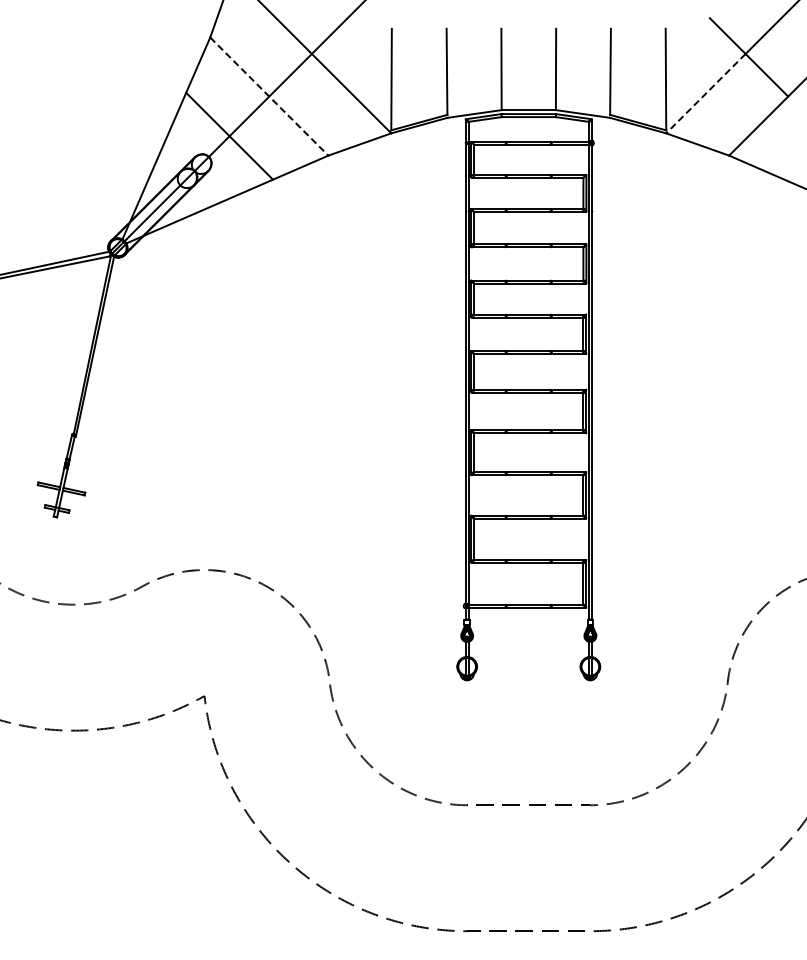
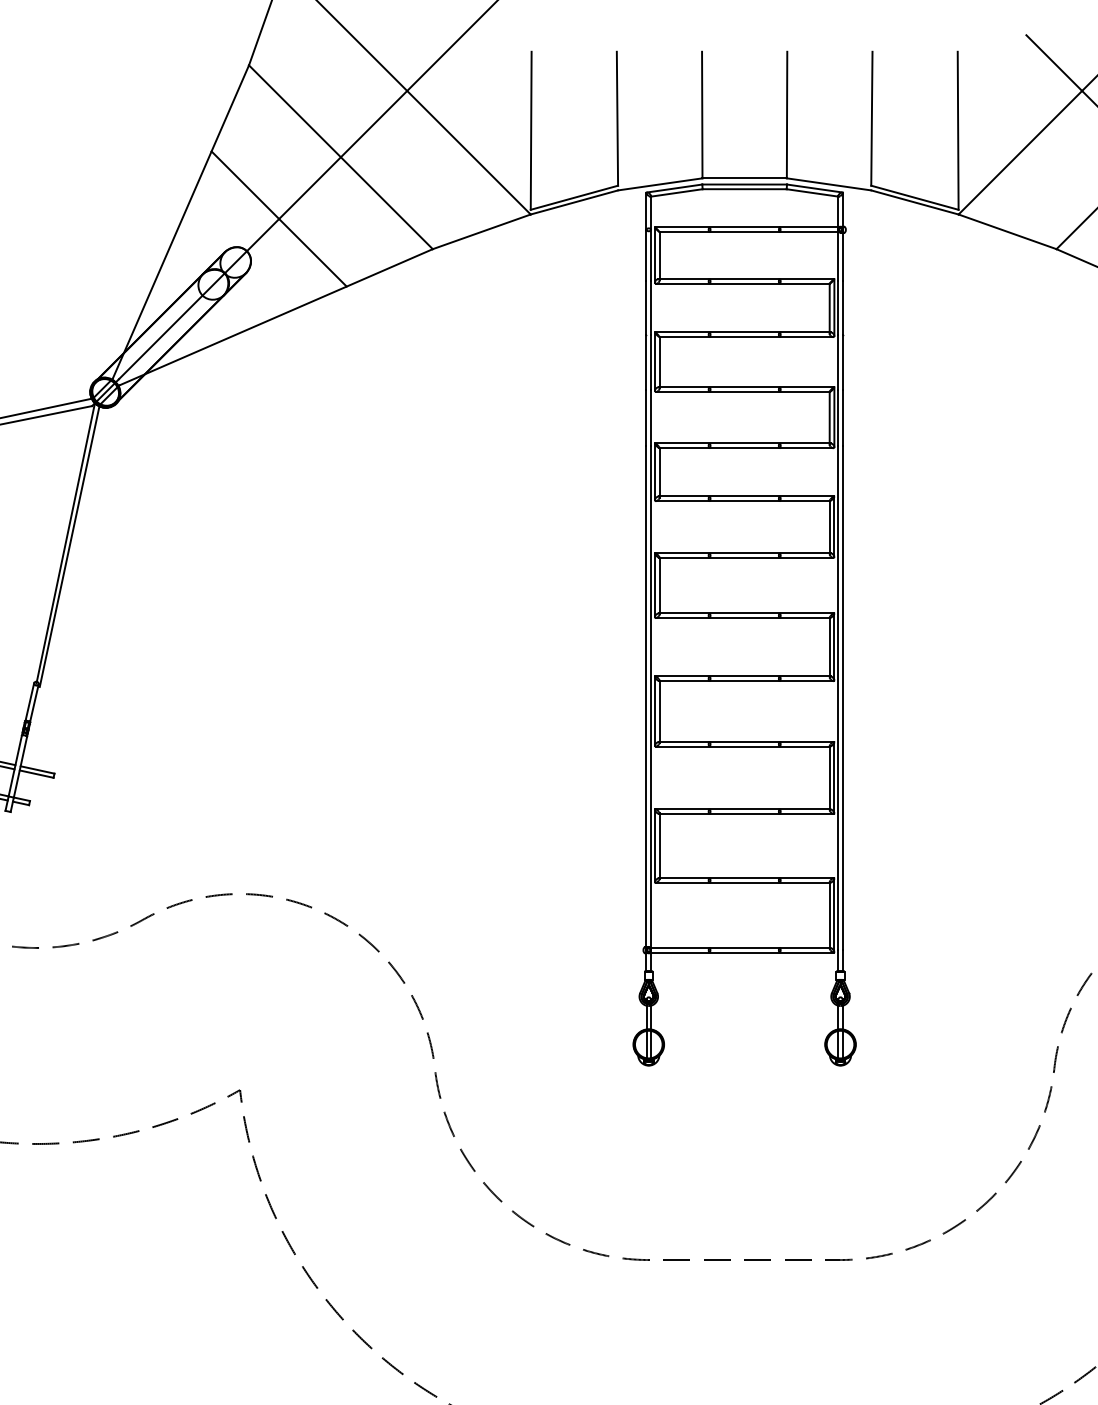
line: (705, 94) -> (1019, 154), dashed -> solid
line: (269, 96) -> (341, 157), dashed -> solid

